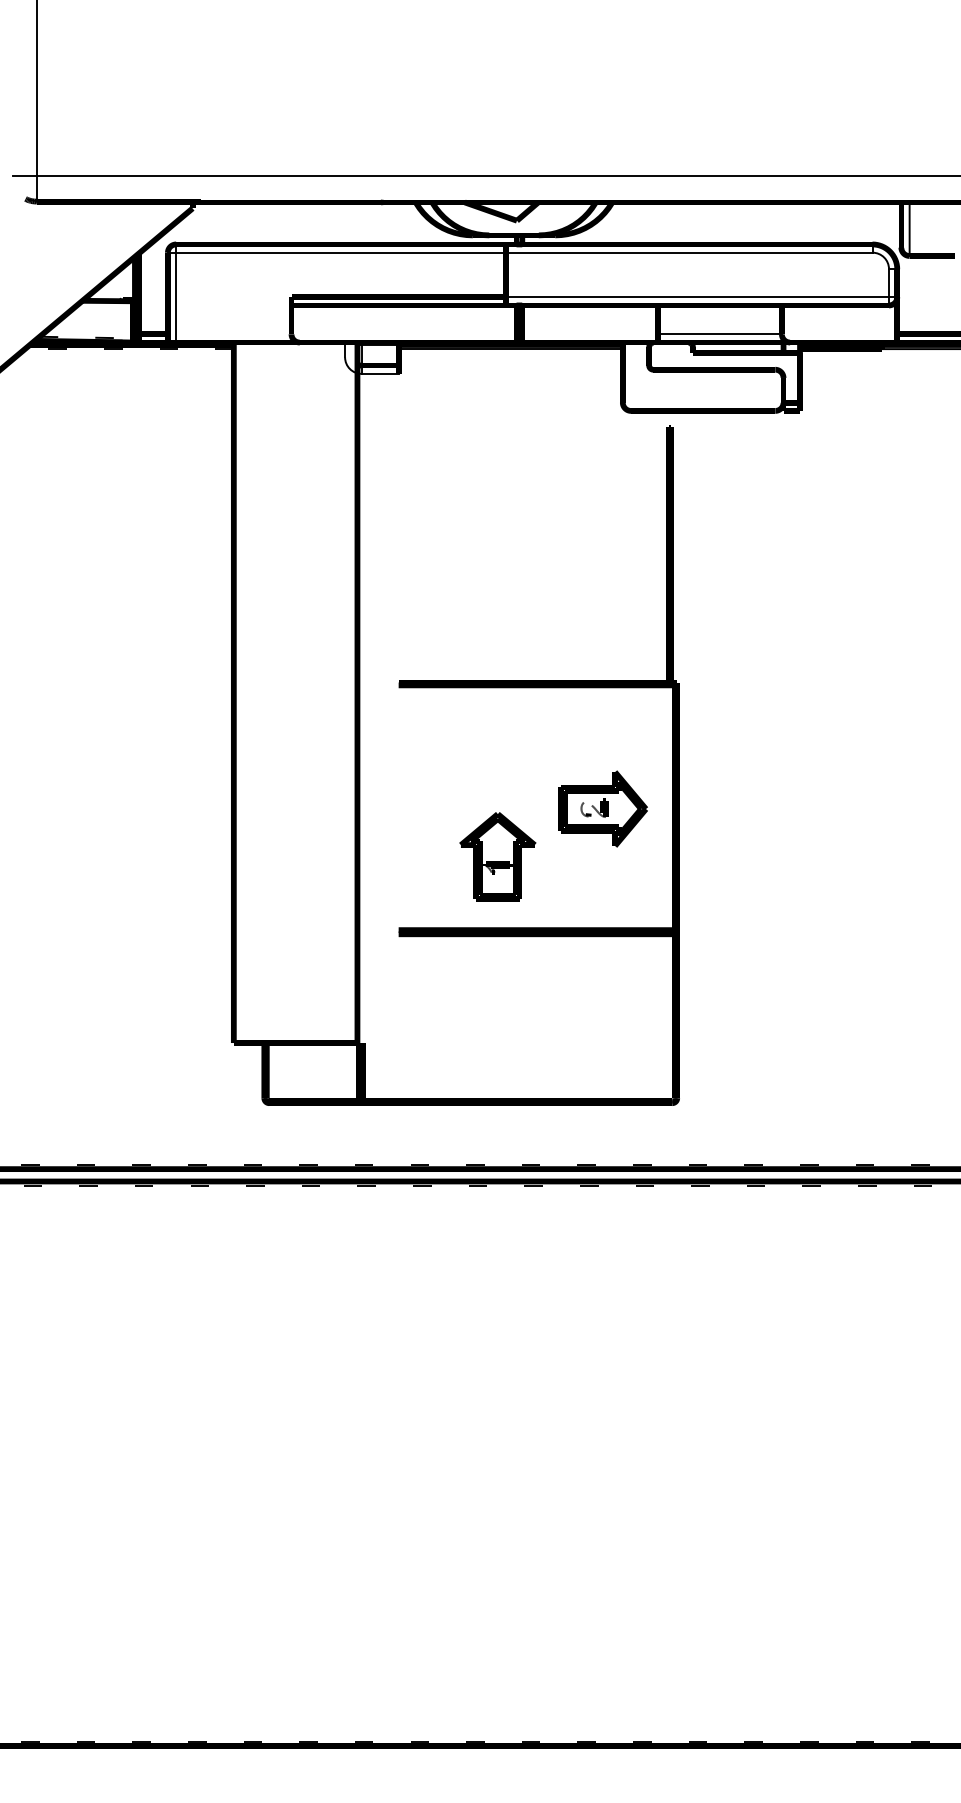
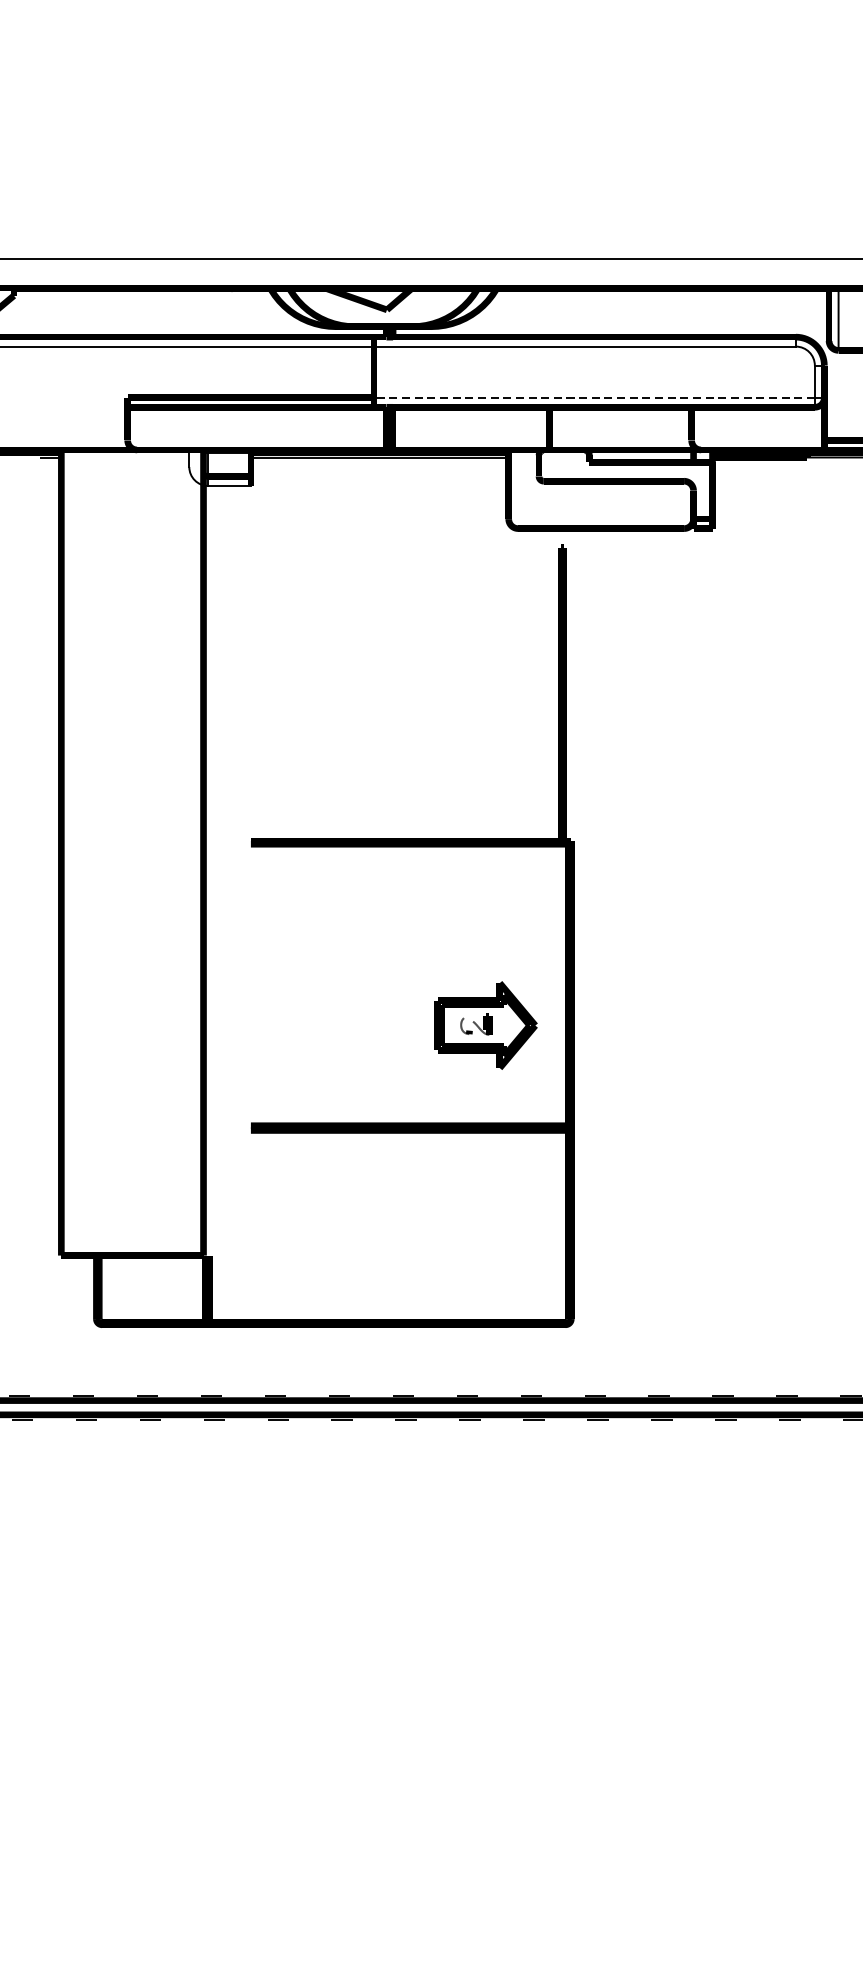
line: (697, 297) -> (594, 398), solid -> dashed
line: (719, 334) -> (619, 440), removed
part: (602, 808) -> (485, 1024), moved
part: (497, 856) -> (364, 1041), removed

